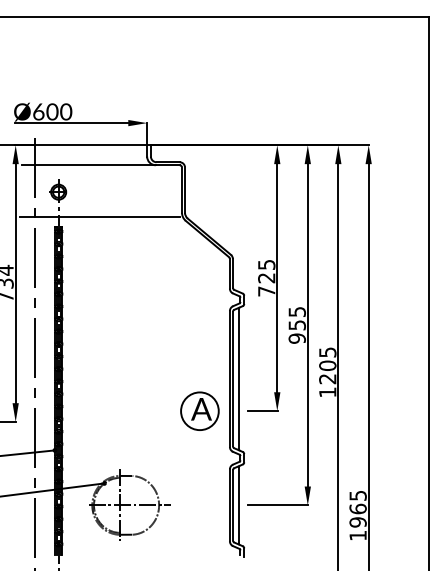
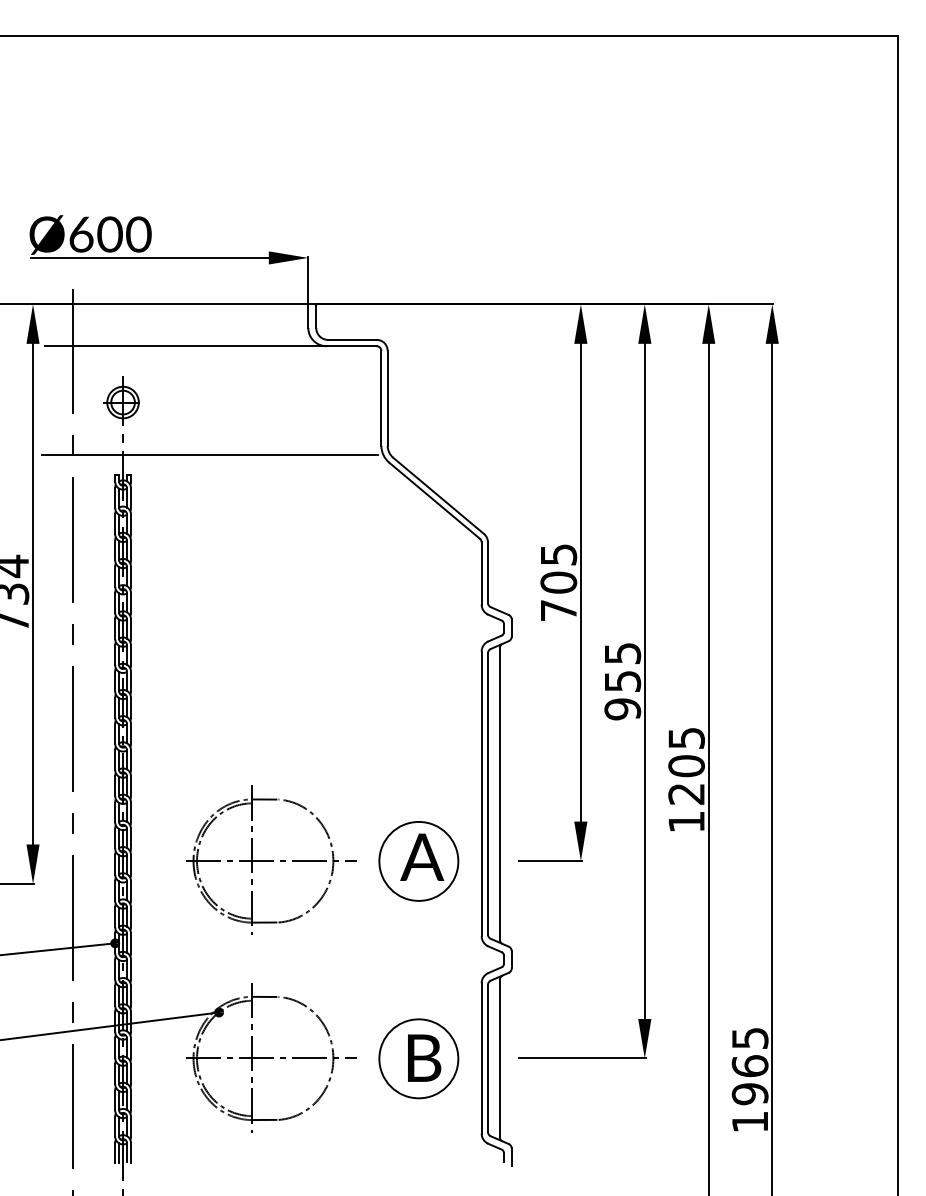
text: (266, 278) -> (558, 583), 725 -> 705
part: (129, 410) -> (271, 859), added
part: (199, 505) -> (417, 1058), added

